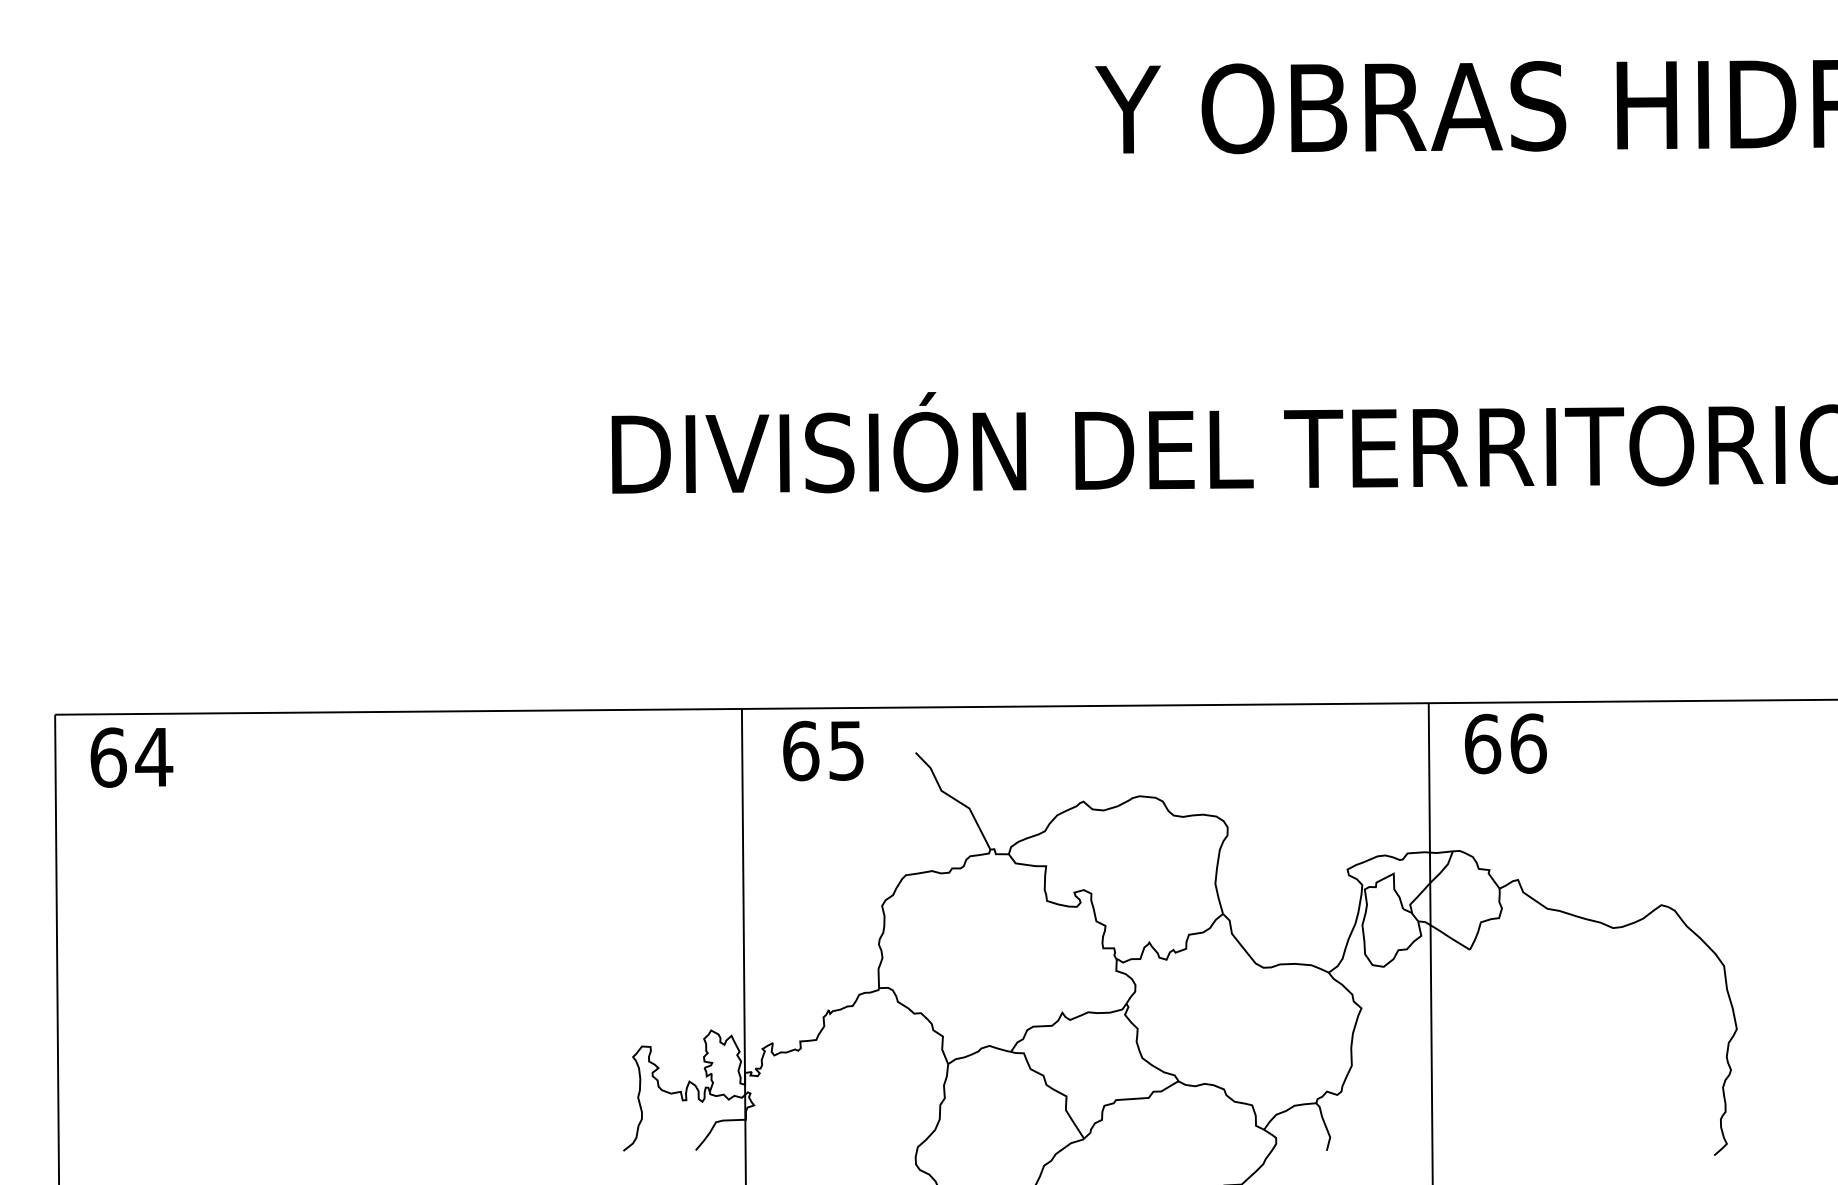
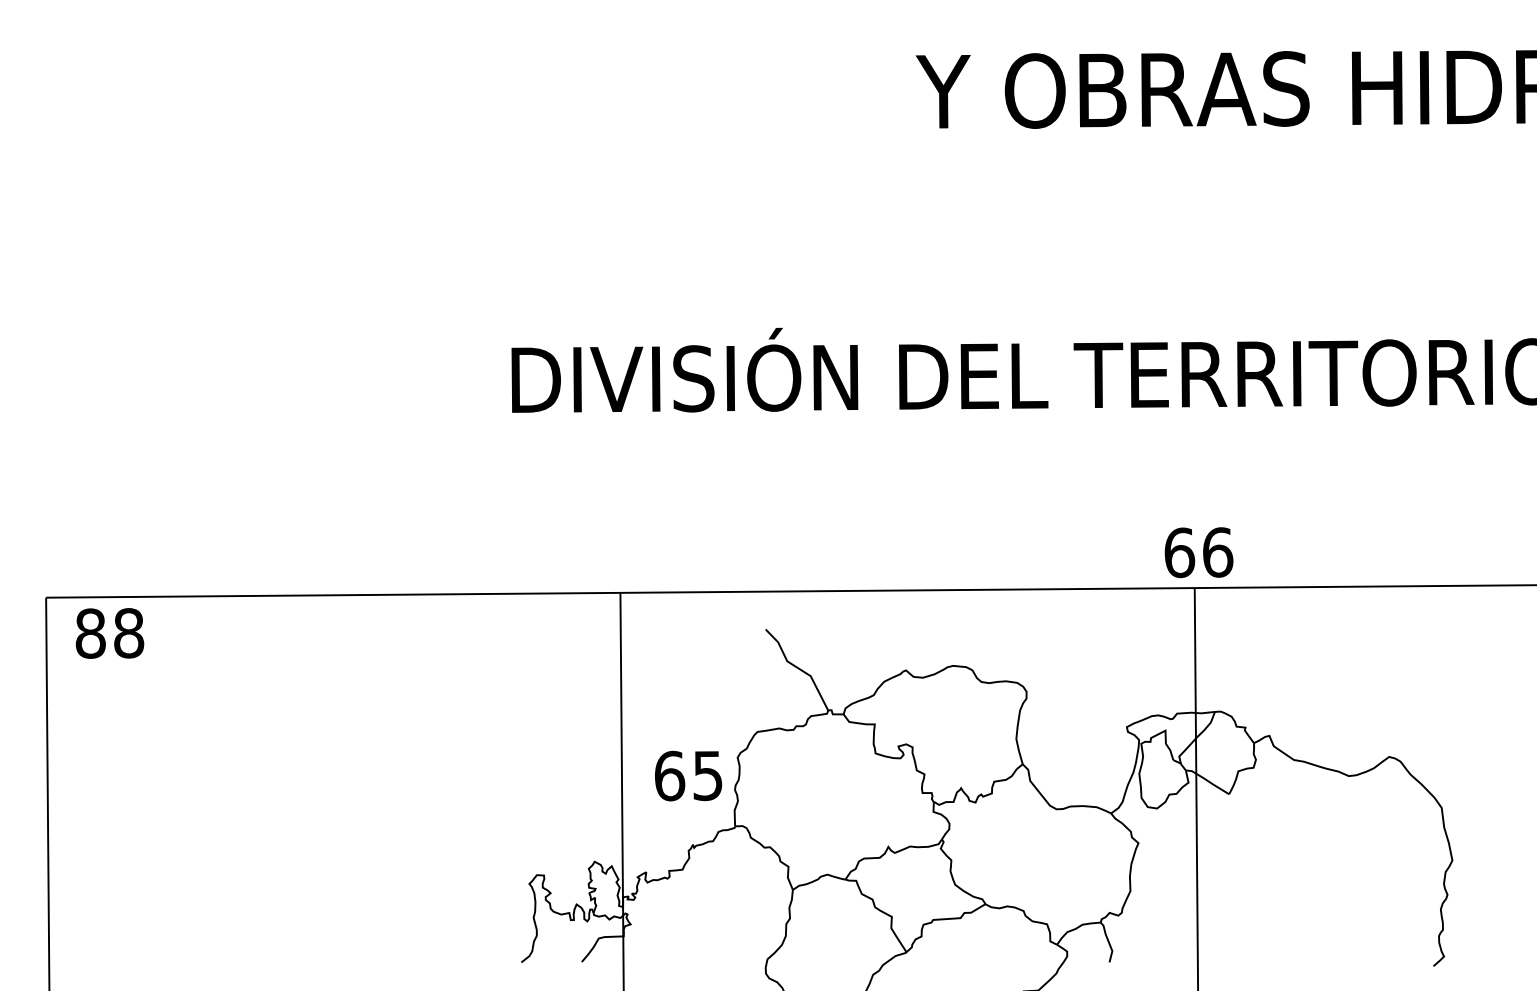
text: (1505, 743) -> (1198, 552), moved
text: (823, 750) -> (688, 775), moved
text: (131, 757) -> (109, 633), 64 -> 88

